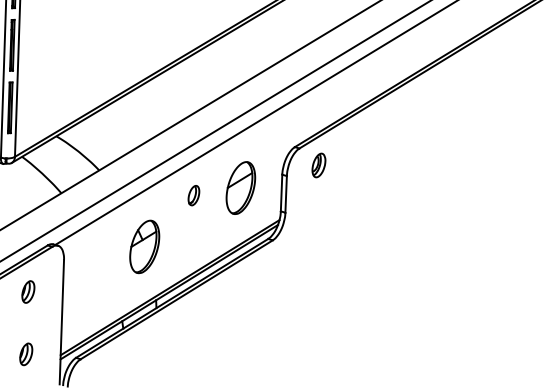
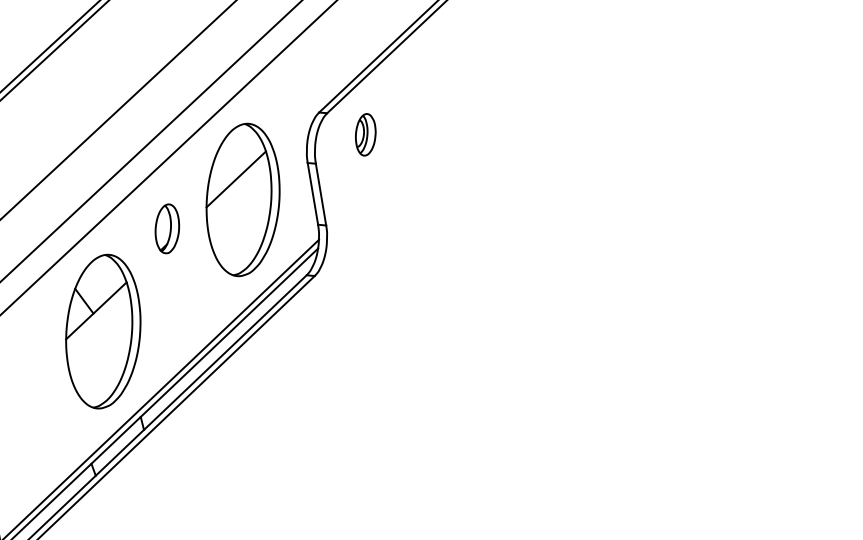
part: (240, 187) -> (242, 198), size x1.67
part: (193, 195) -> (166, 228), size x1.43
part: (144, 246) -> (102, 331), size x1.67

